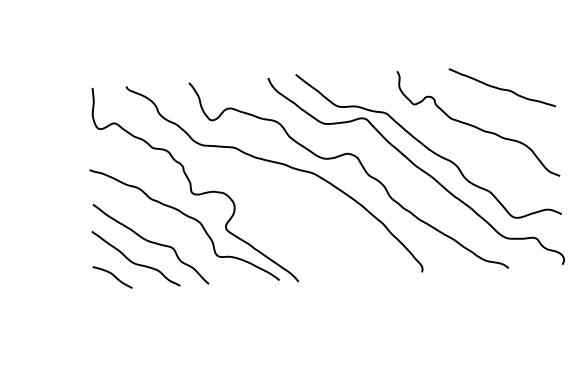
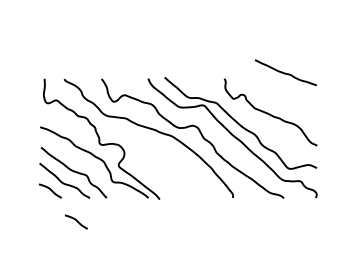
curve: (501, 87) -> (285, 72), moved
curve: (159, 326) -> (76, 221), added

